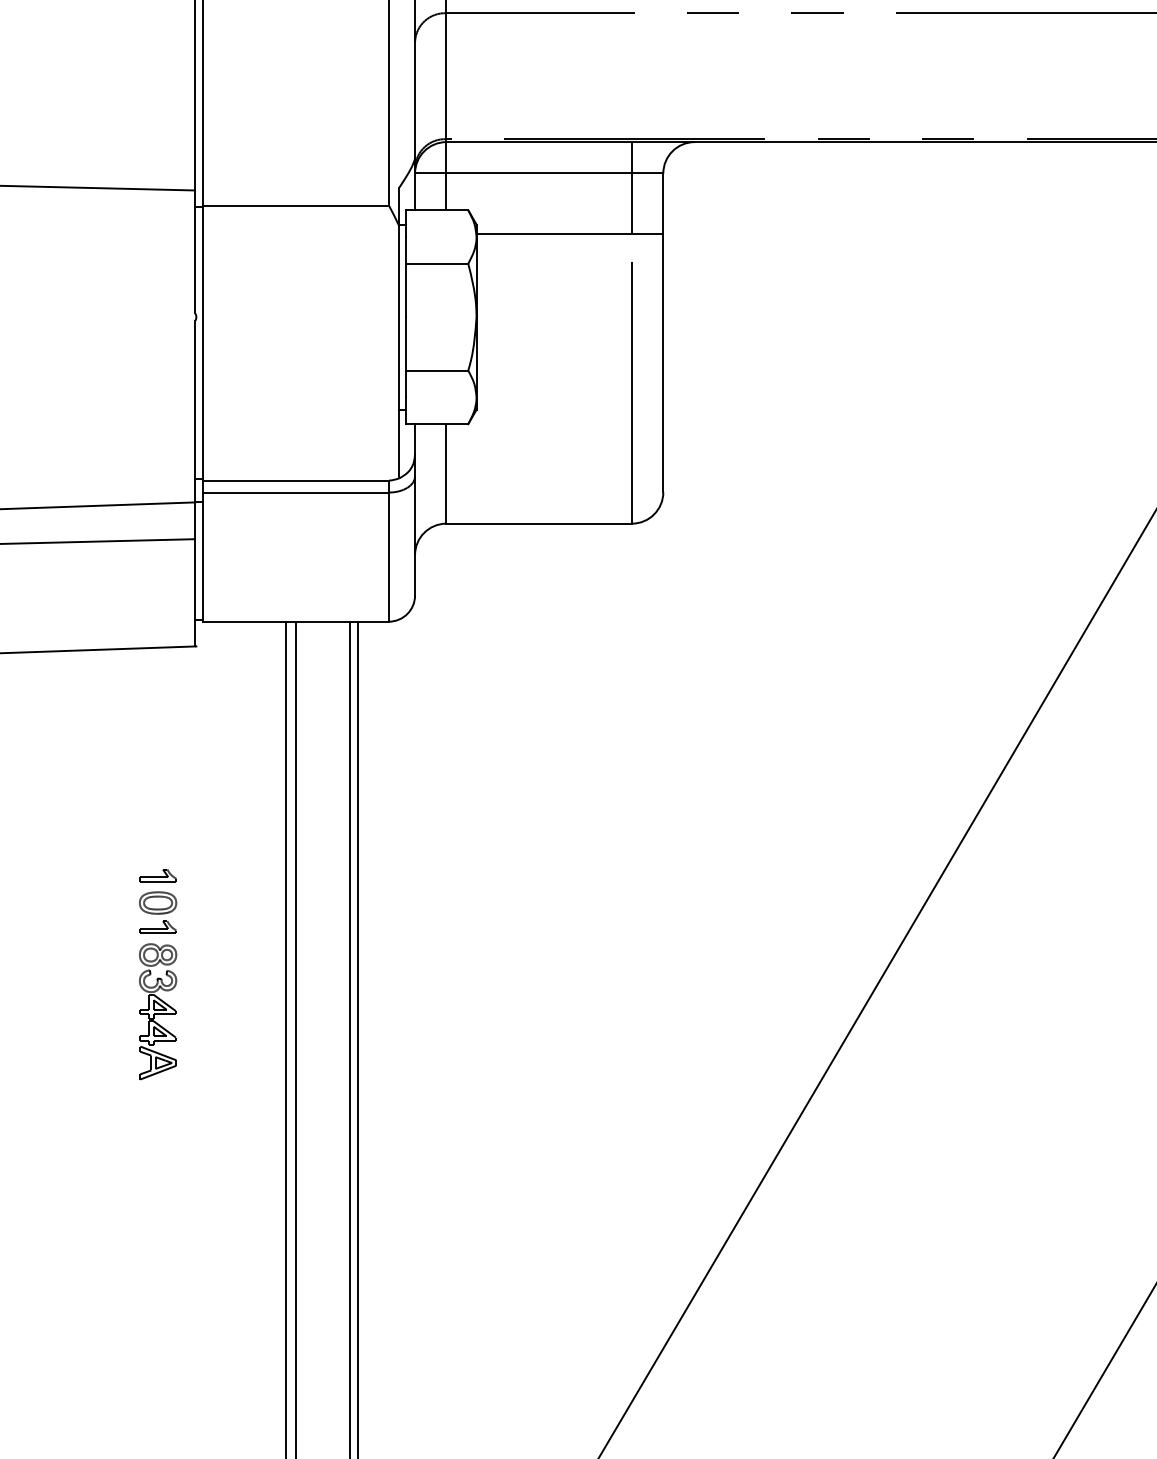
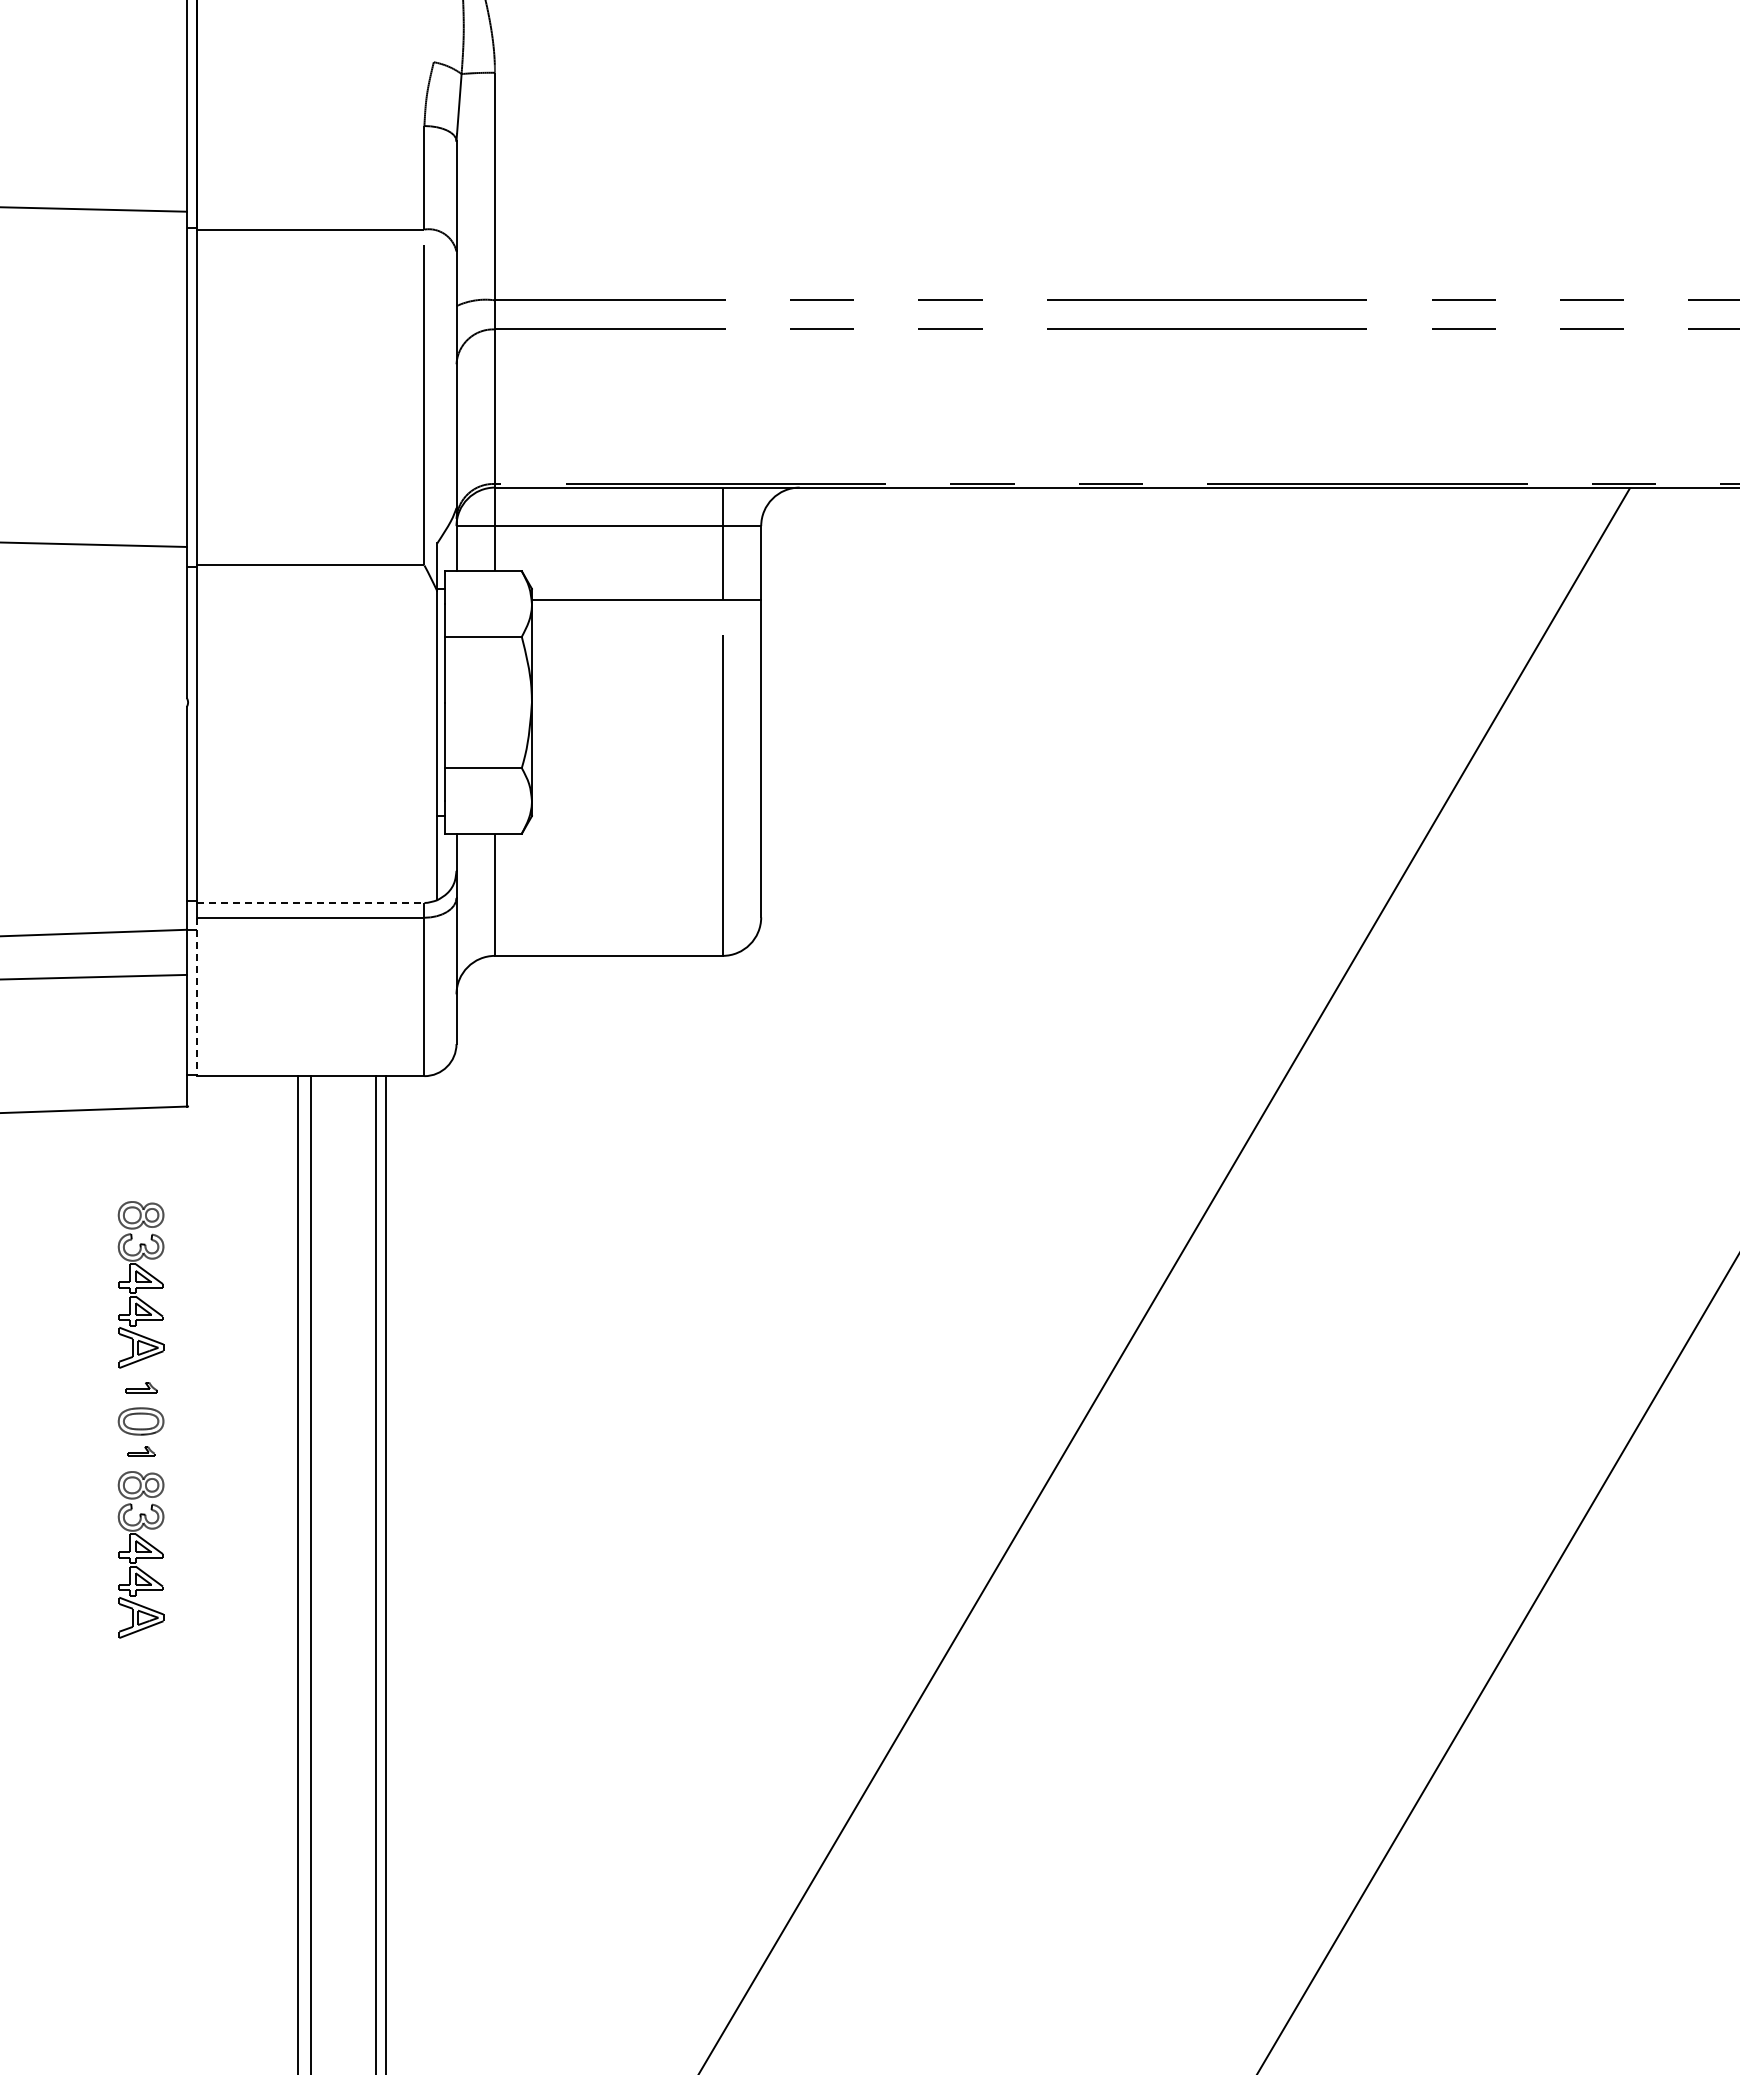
line: (296, 480) -> (310, 902), solid -> dashed
line: (203, 557) -> (196, 997), solid -> dashed
part: (157, 791) -> (140, 1284), added
part: (158, 875) -> (141, 1387), size x0.7
part: (158, 927) -> (141, 1451), size x0.6

